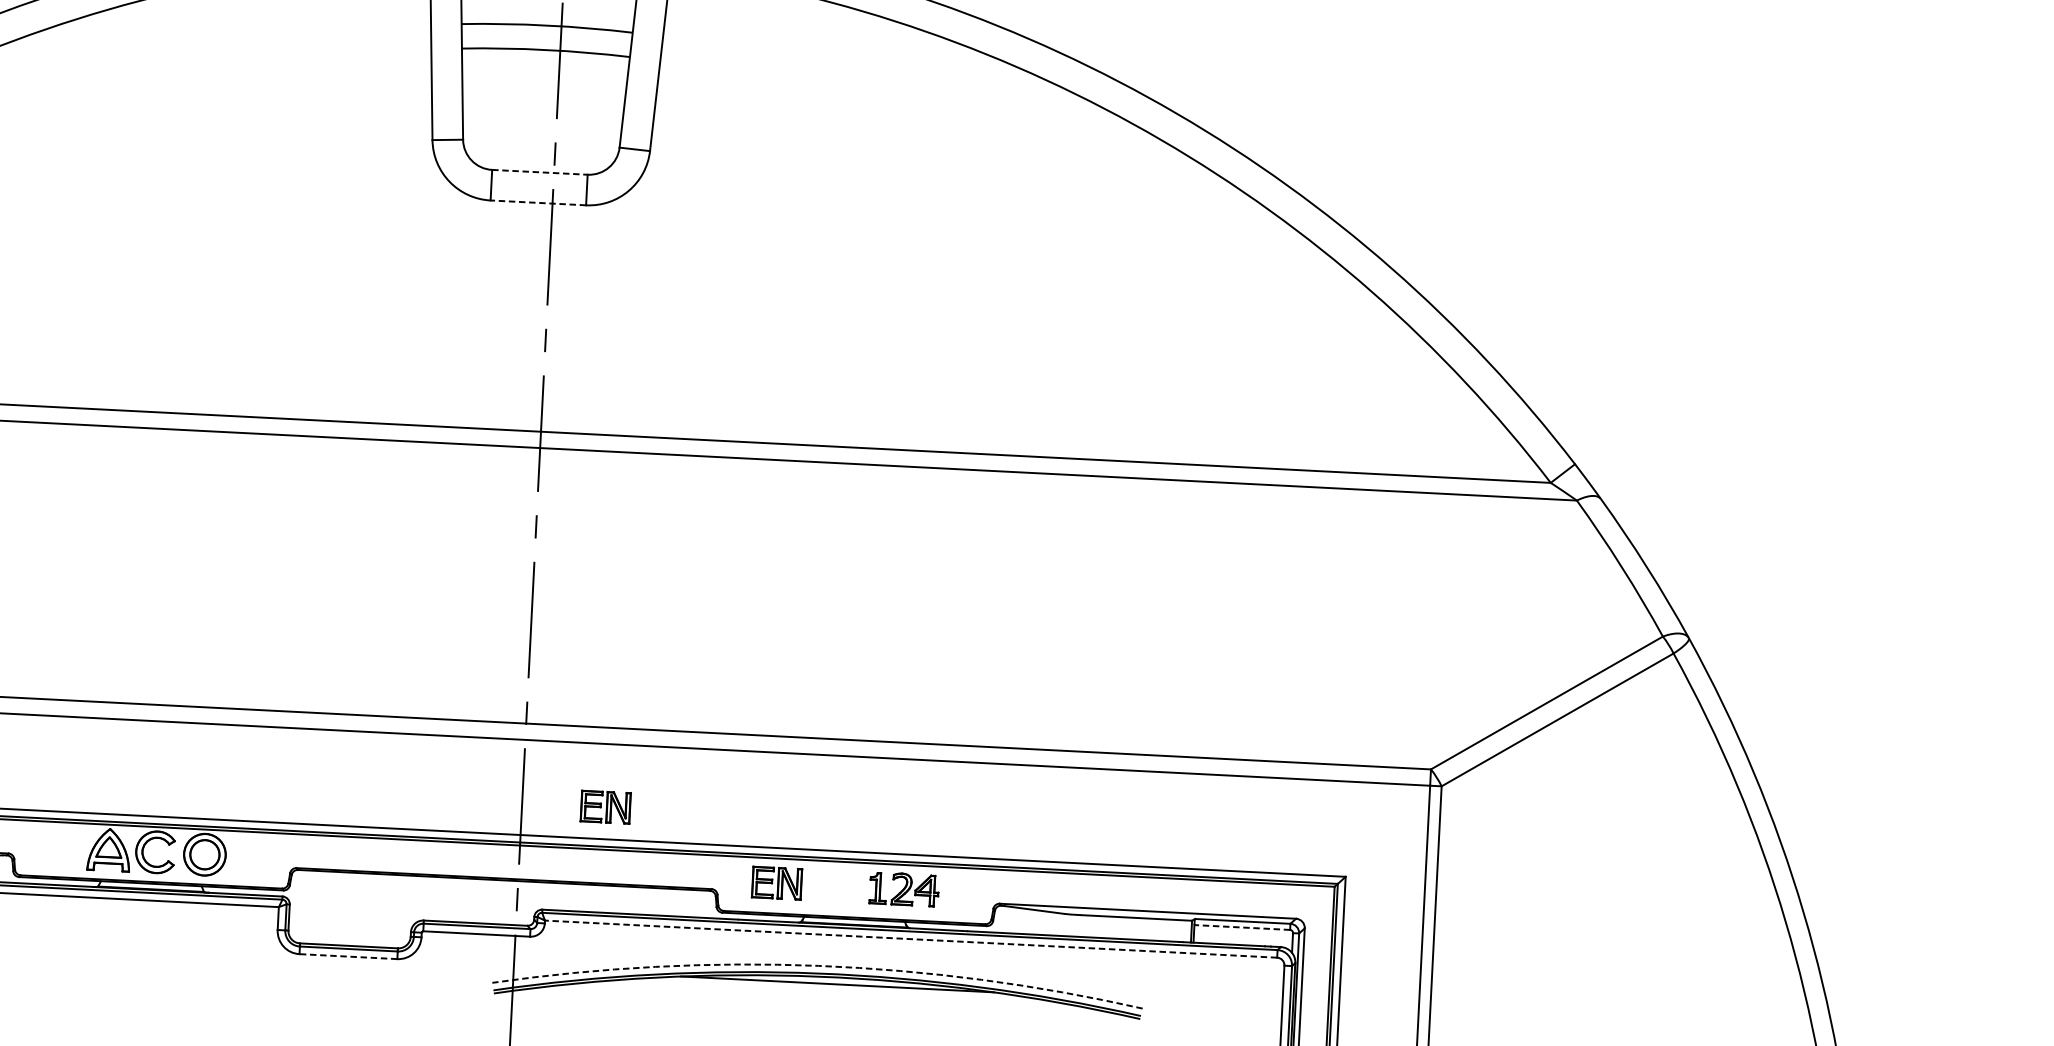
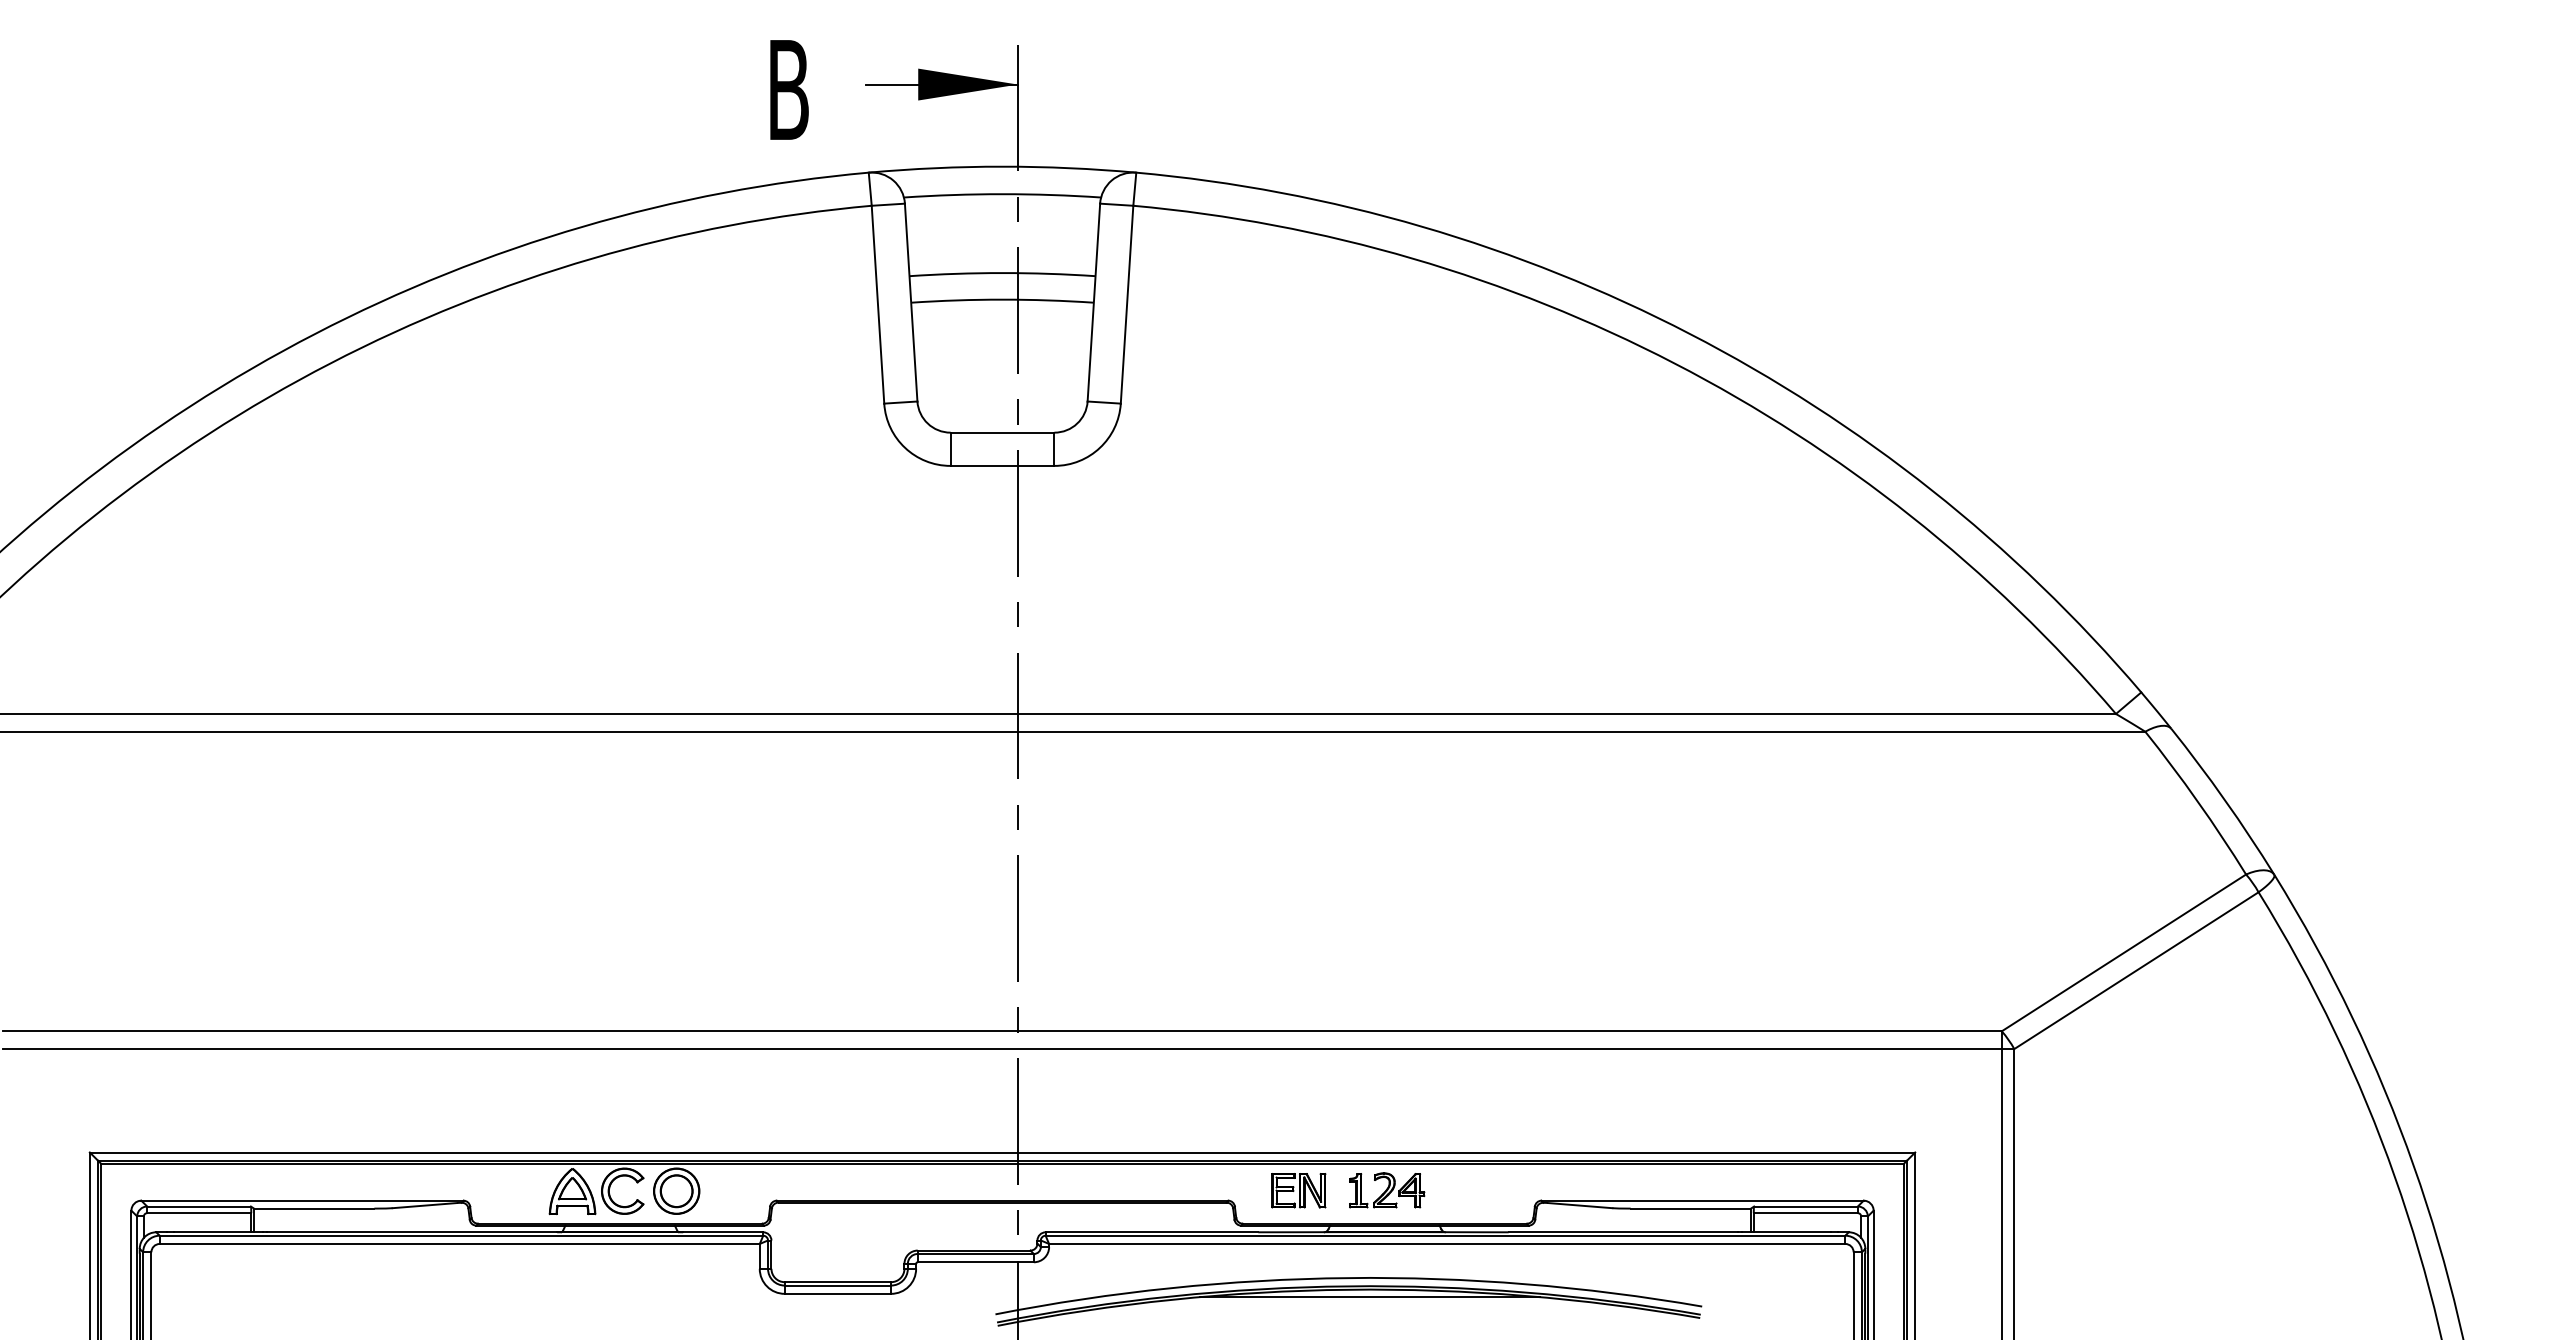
line: (539, 172) -> (1002, 432), dashed -> solid
line: (538, 202) -> (1002, 465), dashed -> solid
part: (605, 807) -> (1108, 1117), removed
part: (904, 889) -> (1387, 1190), moved
line: (1241, 927) -> (1805, 1213), dashed -> solid
line: (910, 938) -> (1446, 1243), dashed -> solid
line: (348, 956) -> (837, 1293), dashed -> solid
arc: (818, 966) -> (1348, 1278), dashed -> solid

